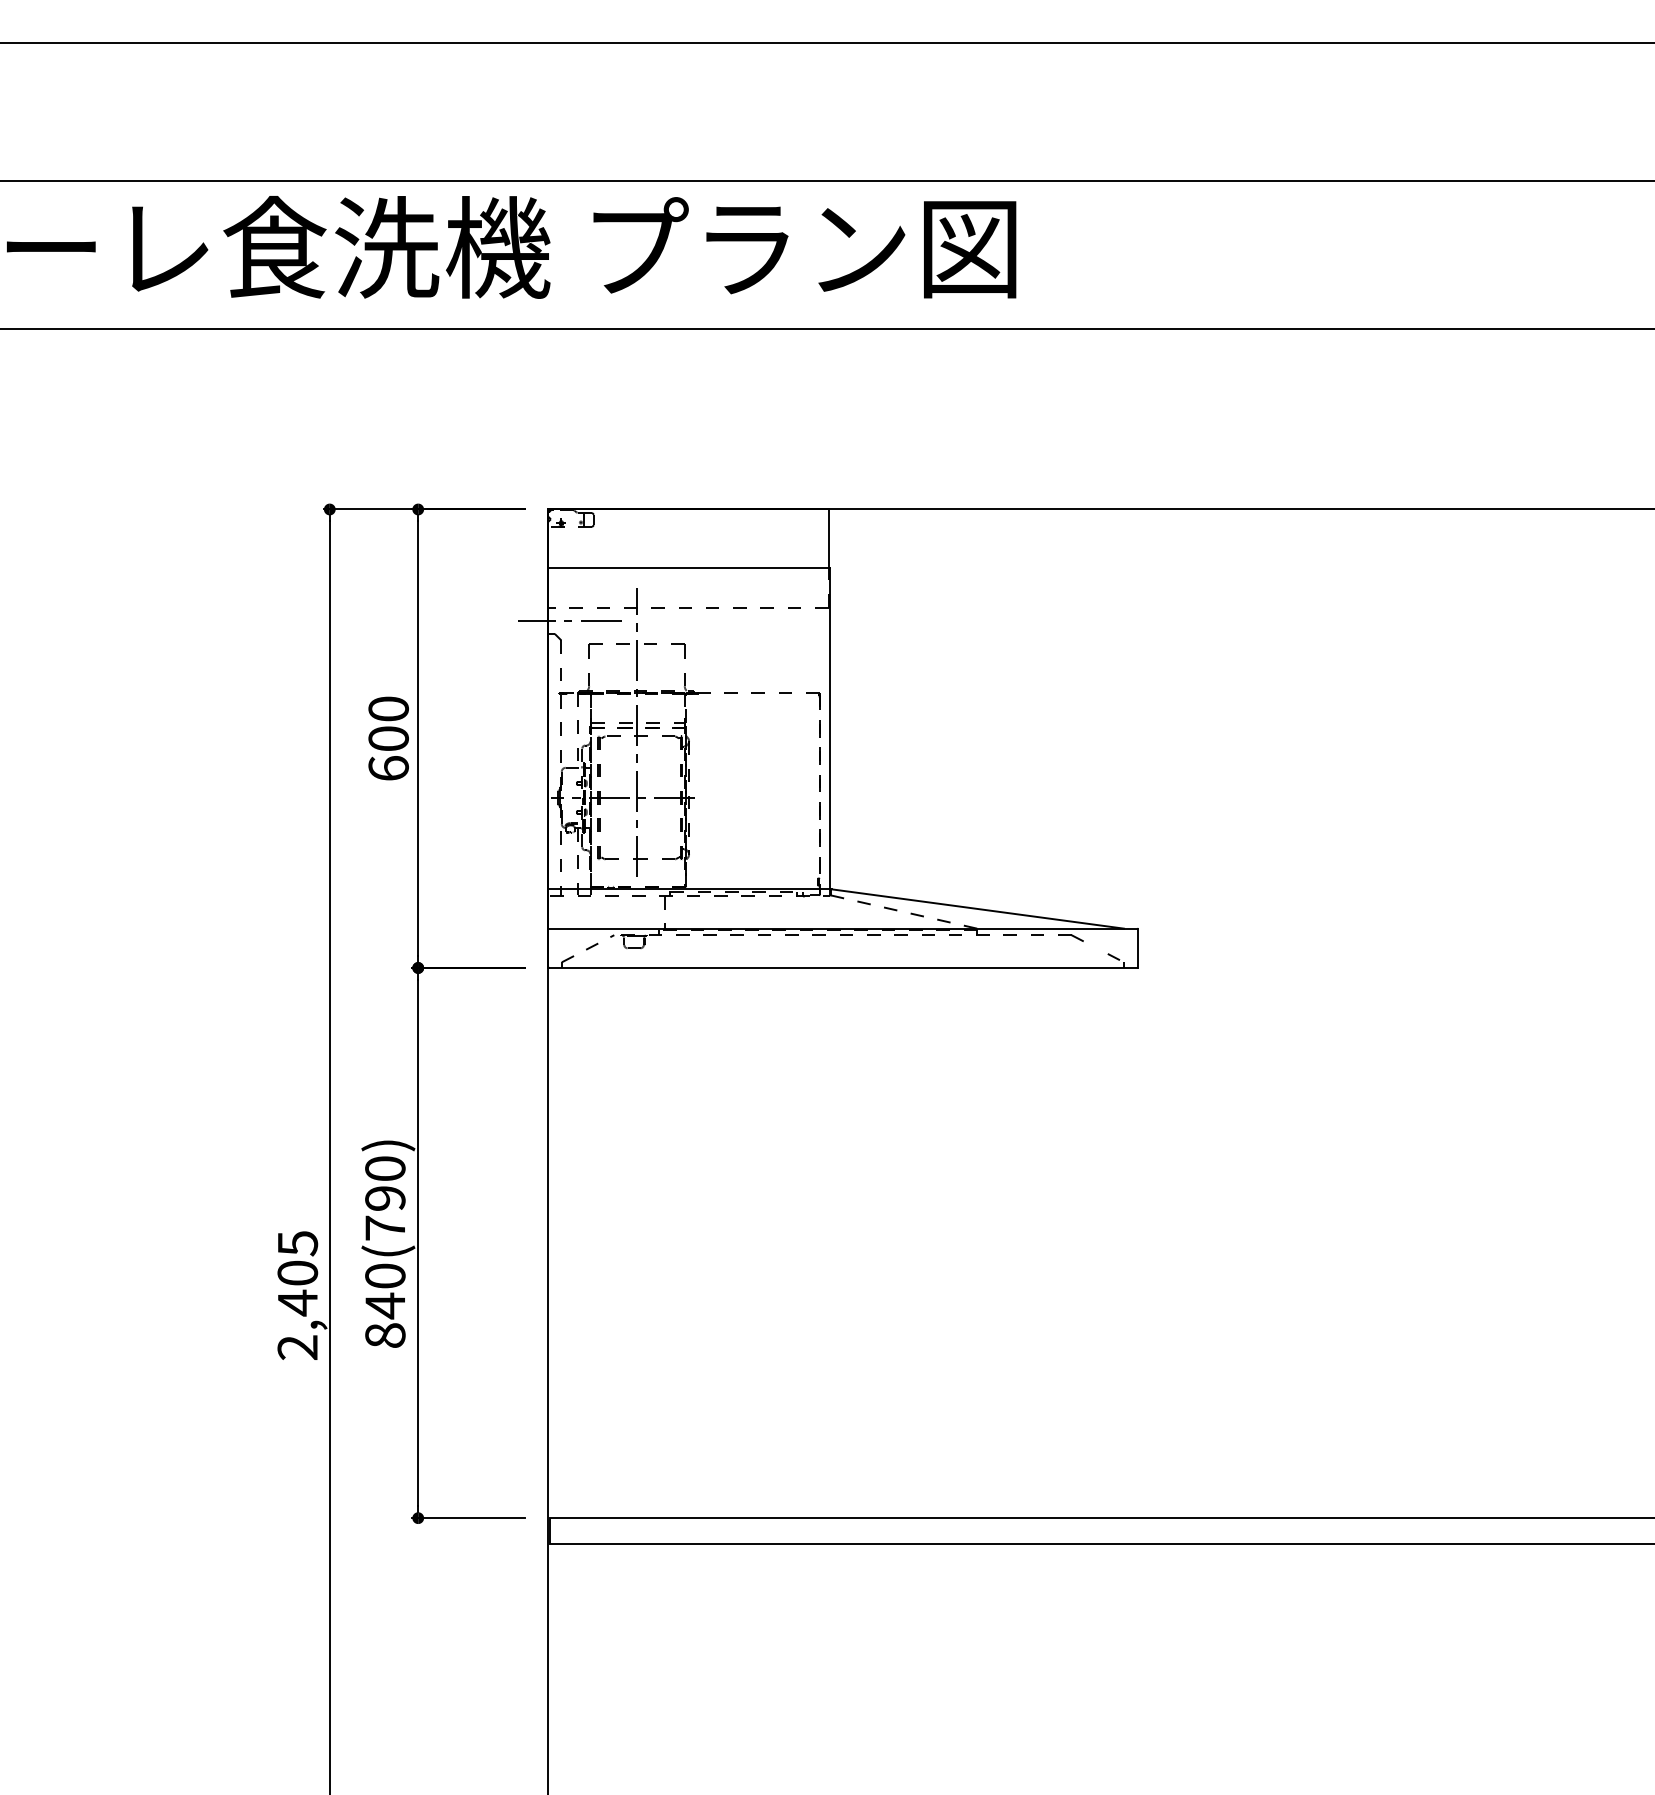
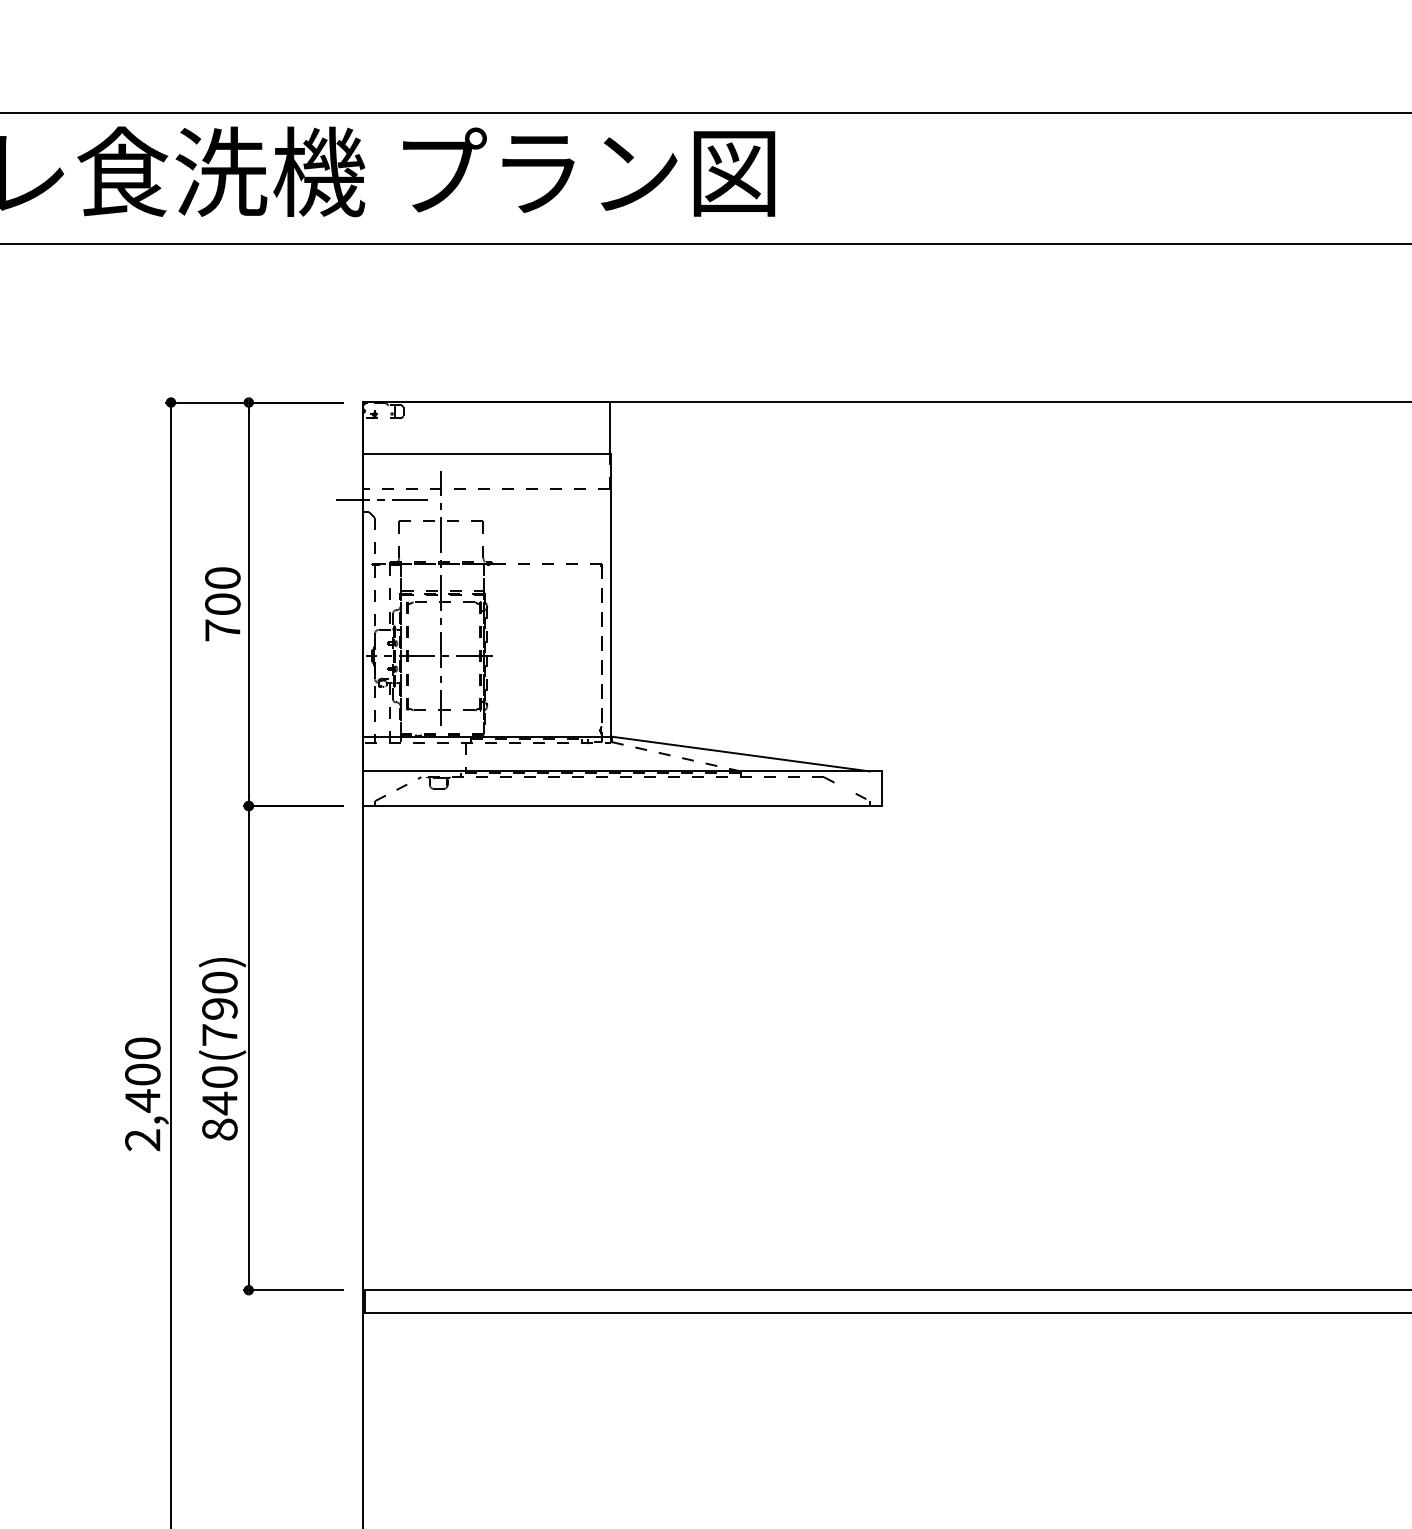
text: (388, 768) -> (222, 630), 600 -> 700
text: (297, 1243) -> (142, 1048), 2,405 -> 2,400

